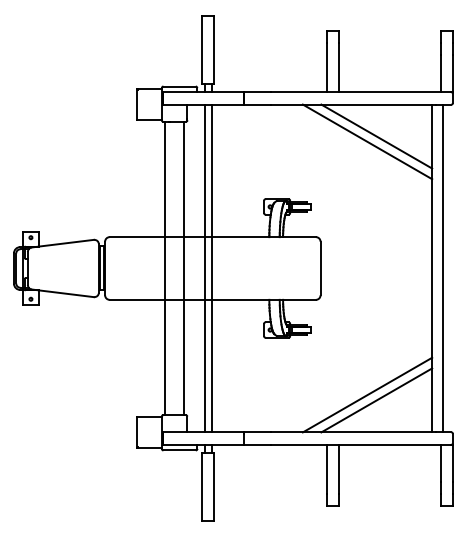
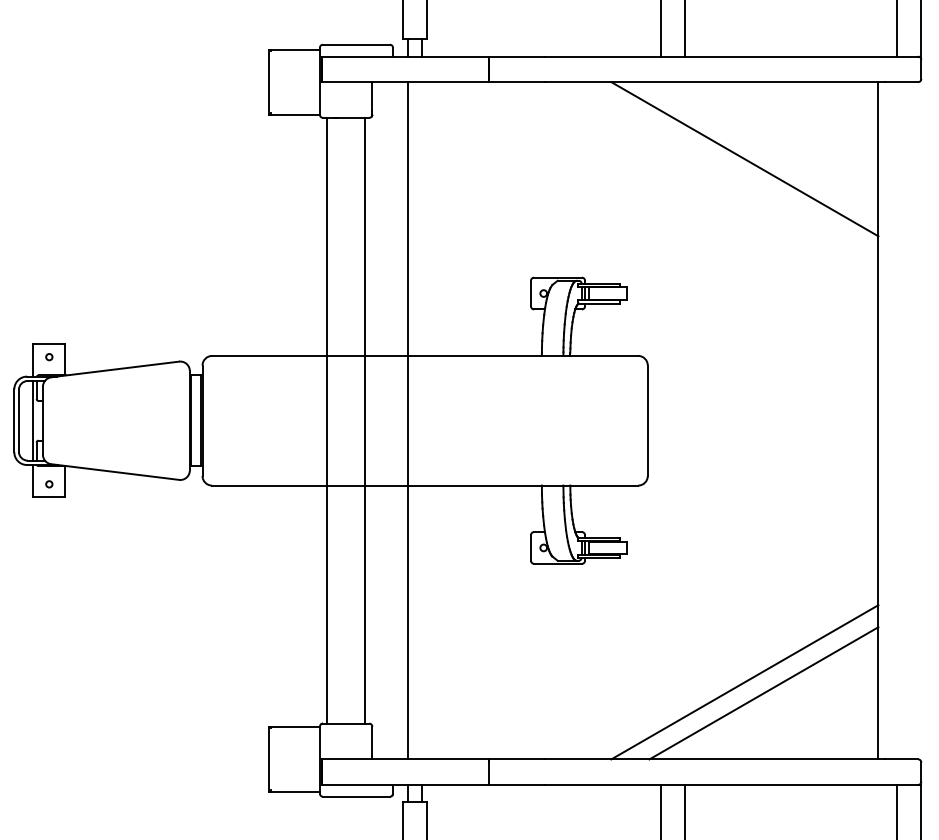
line: (376, 136) -> (763, 148), removed
line: (211, 268) -> (422, 420), removed
line: (442, 268) -> (899, 420), removed

